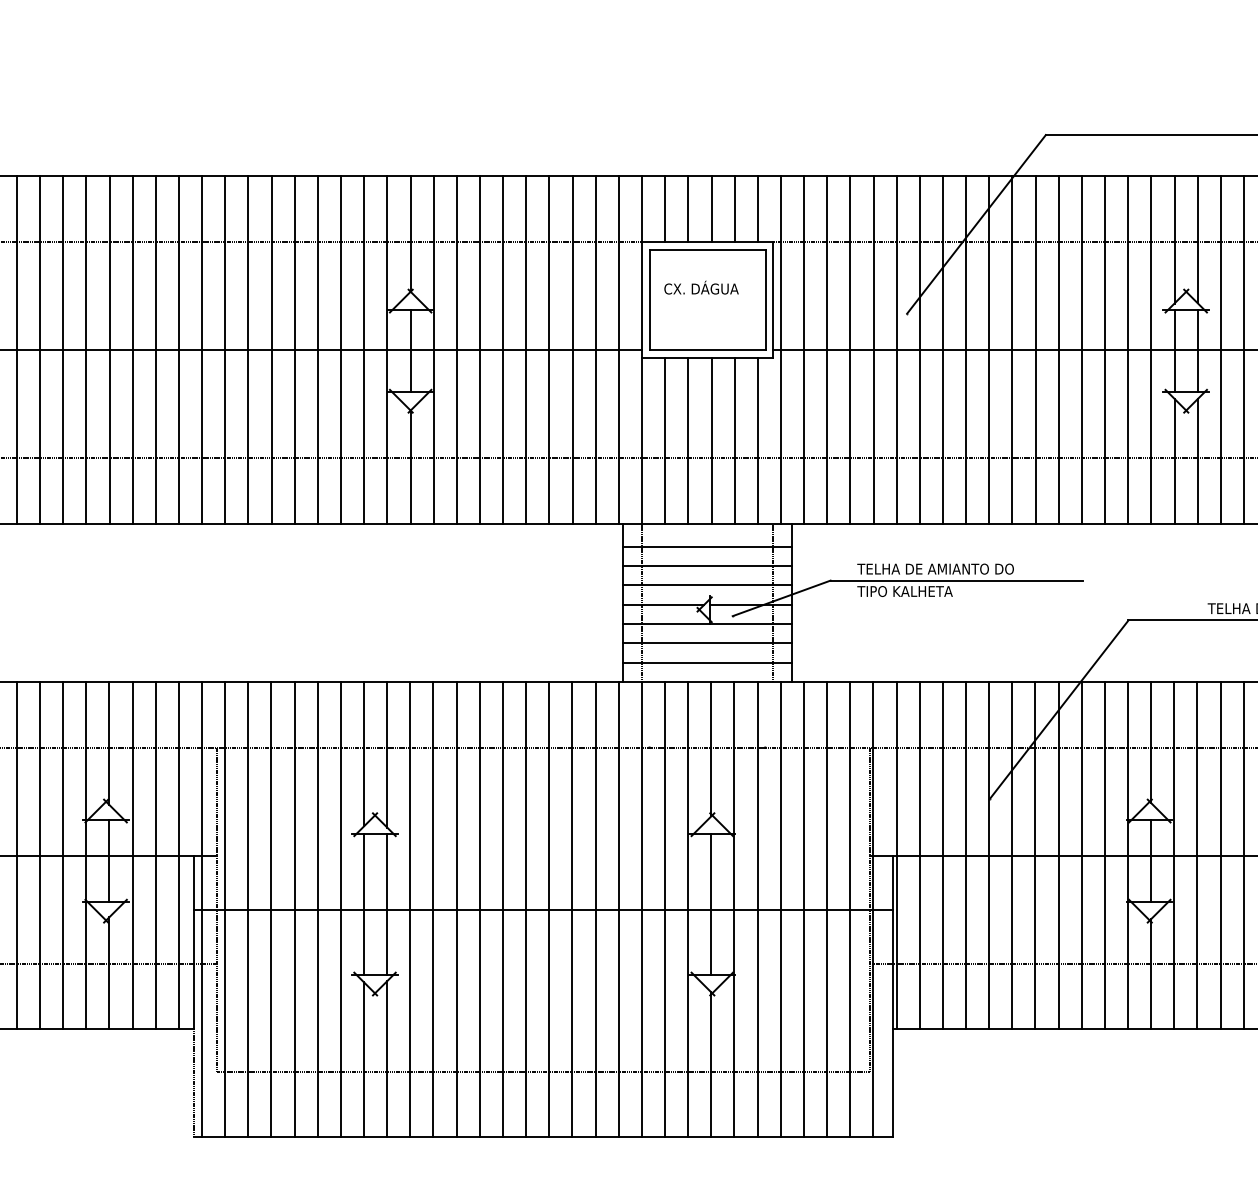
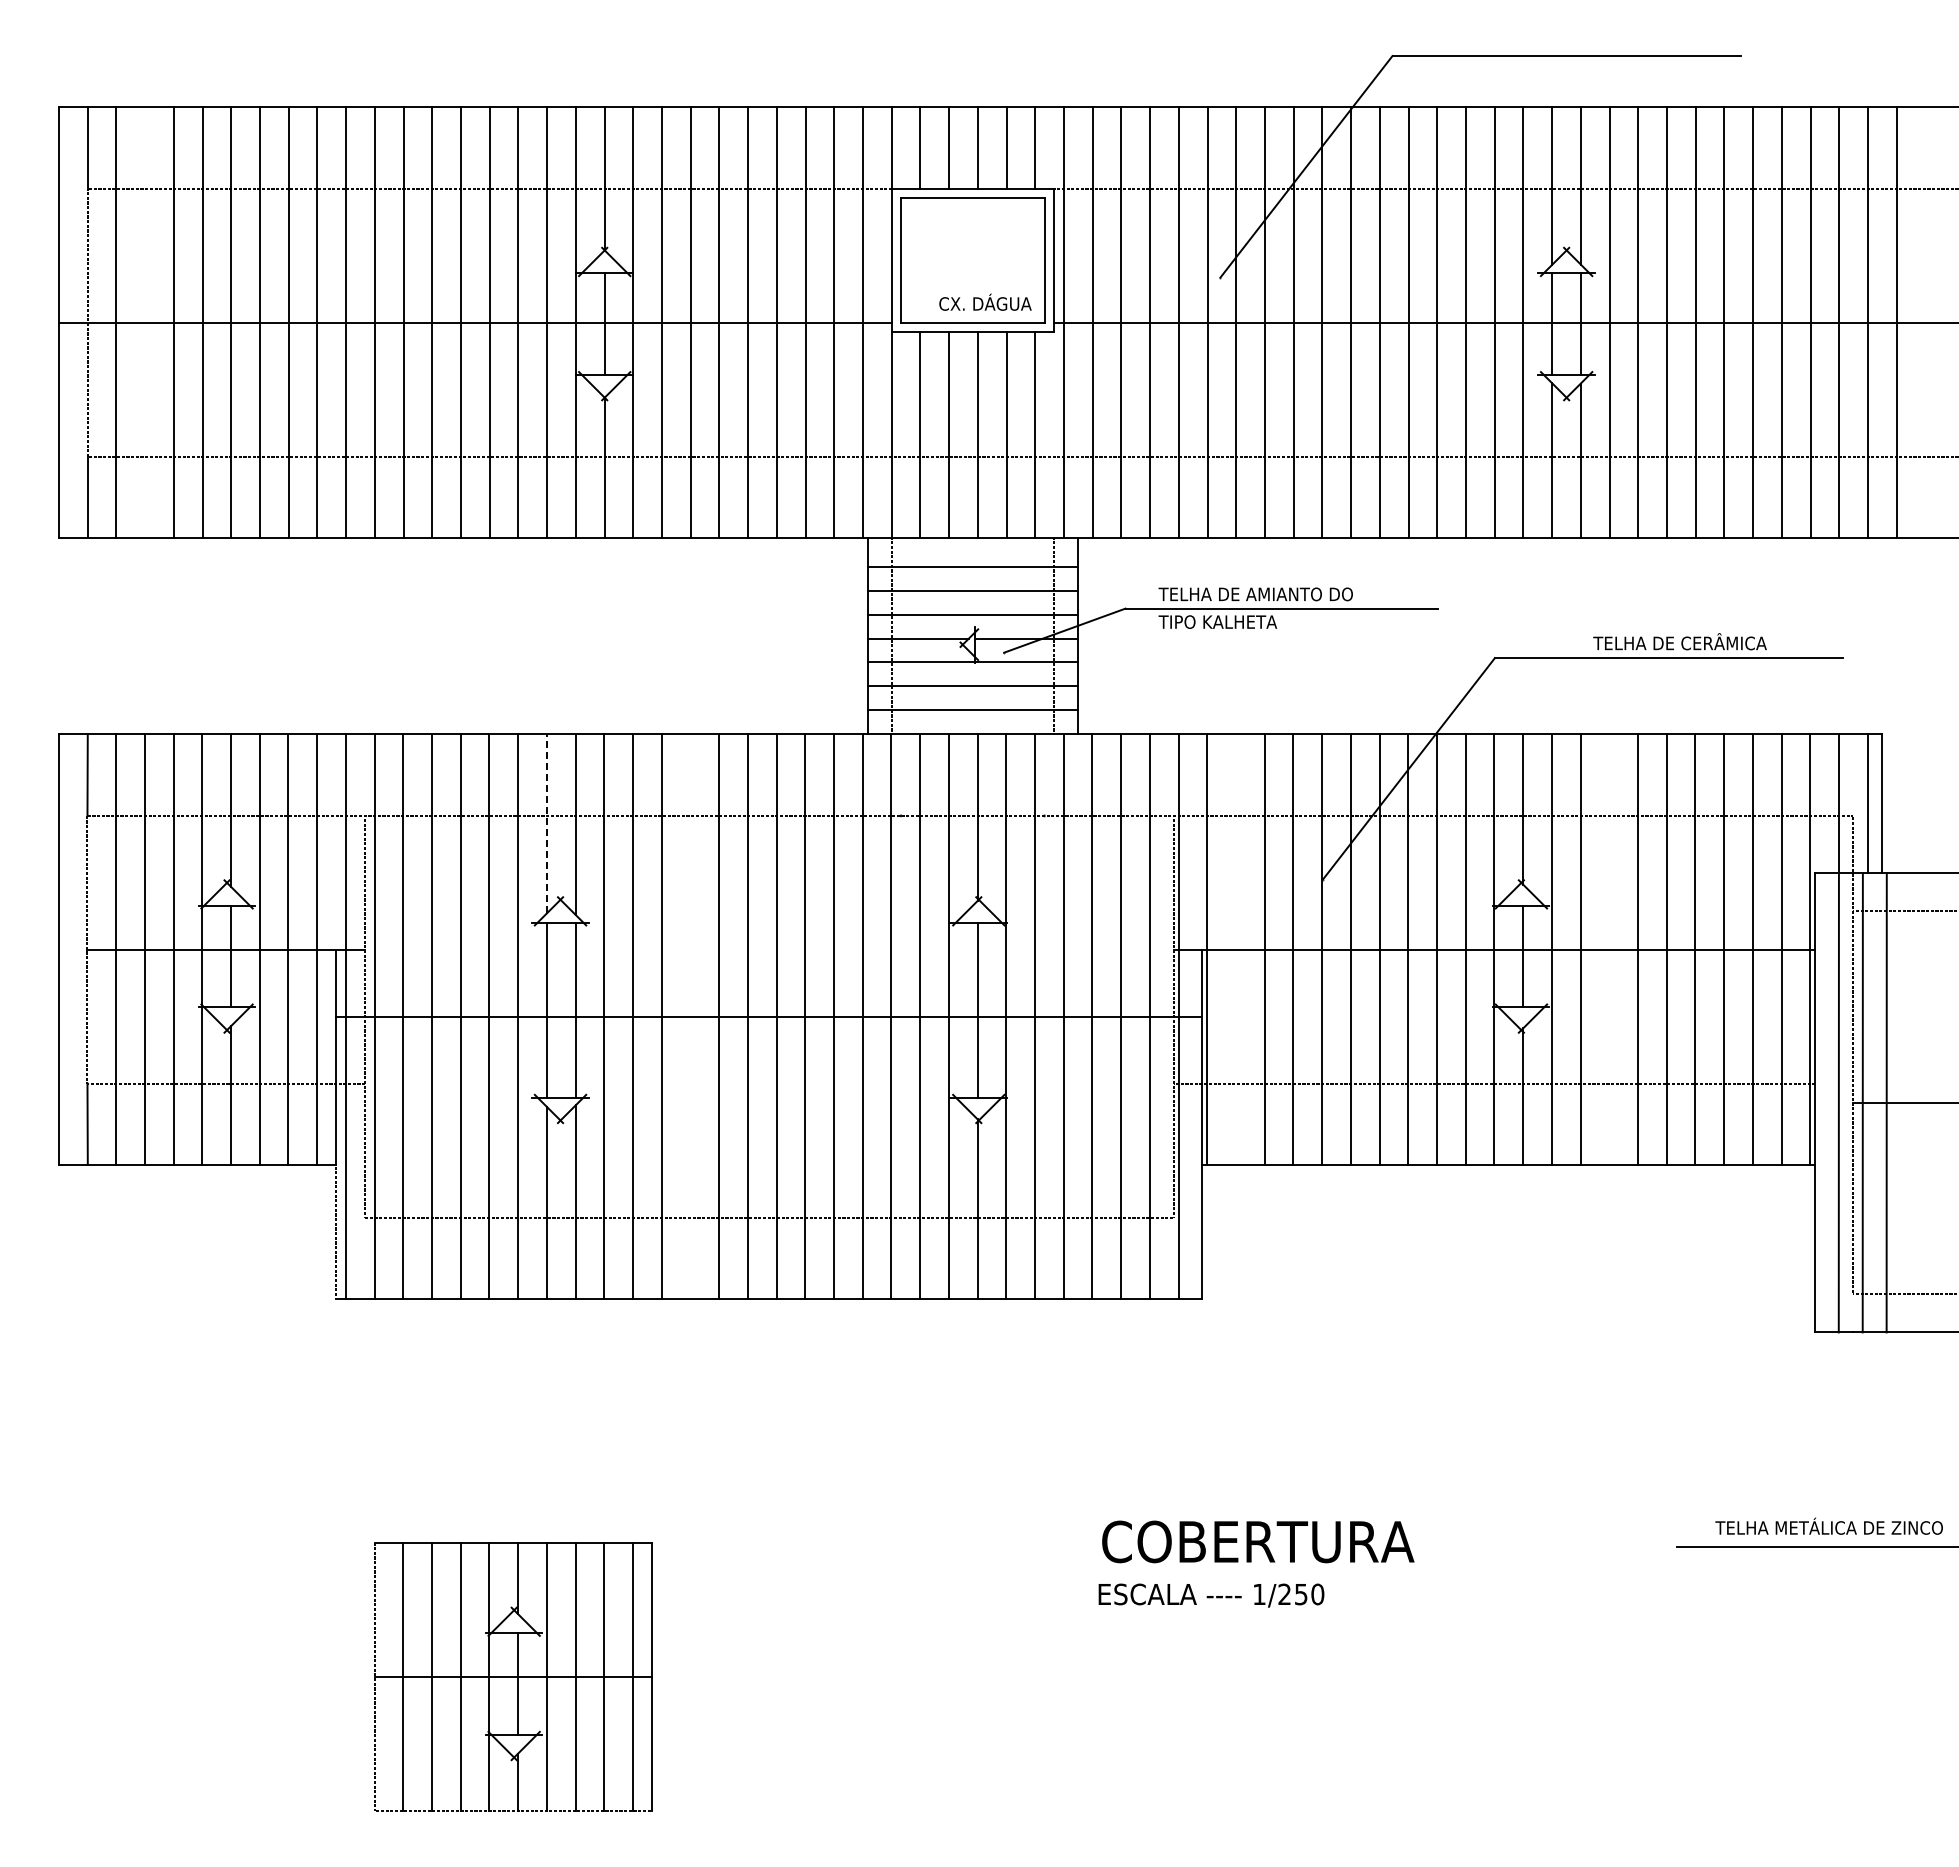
text: (701, 287) -> (985, 301), moved
line: (40, 349) -> (145, 322), removed
line: (363, 753) -> (546, 823), solid -> dashed
line: (919, 855) -> (1235, 949), removed
line: (1220, 855) -> (1609, 949), removed
line: (479, 909) -> (690, 1016), removed

